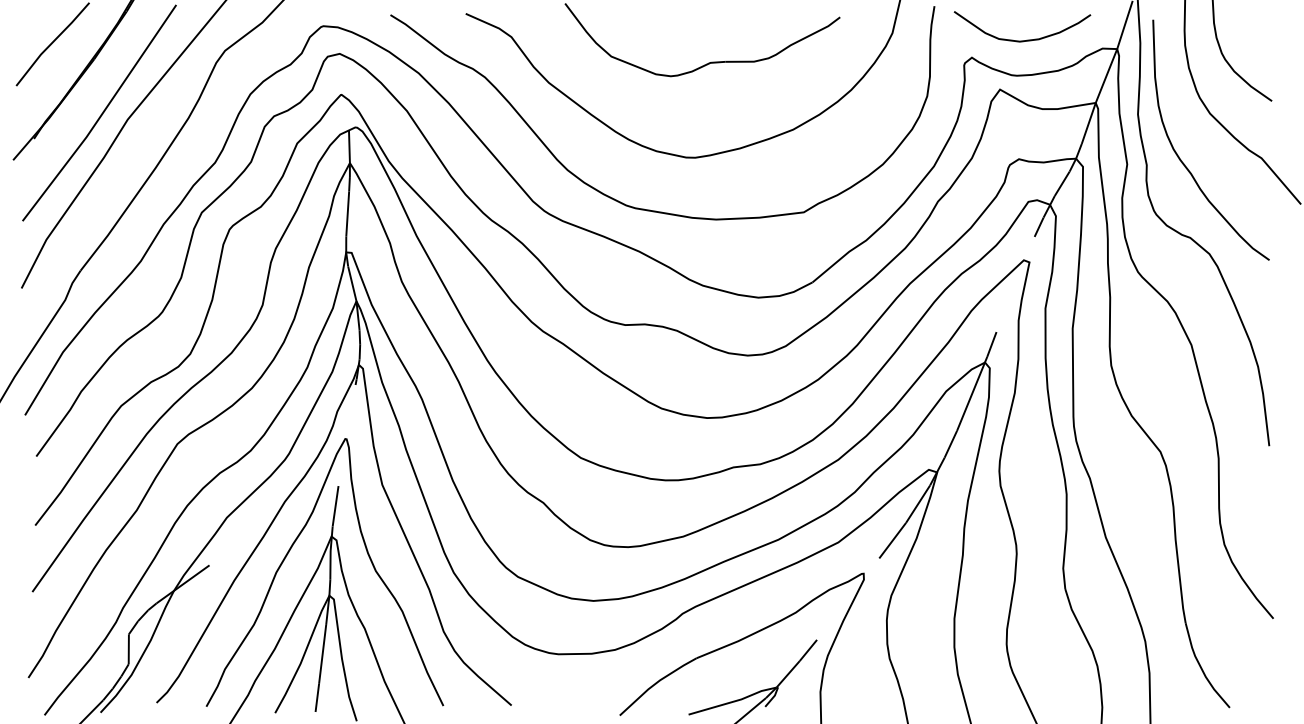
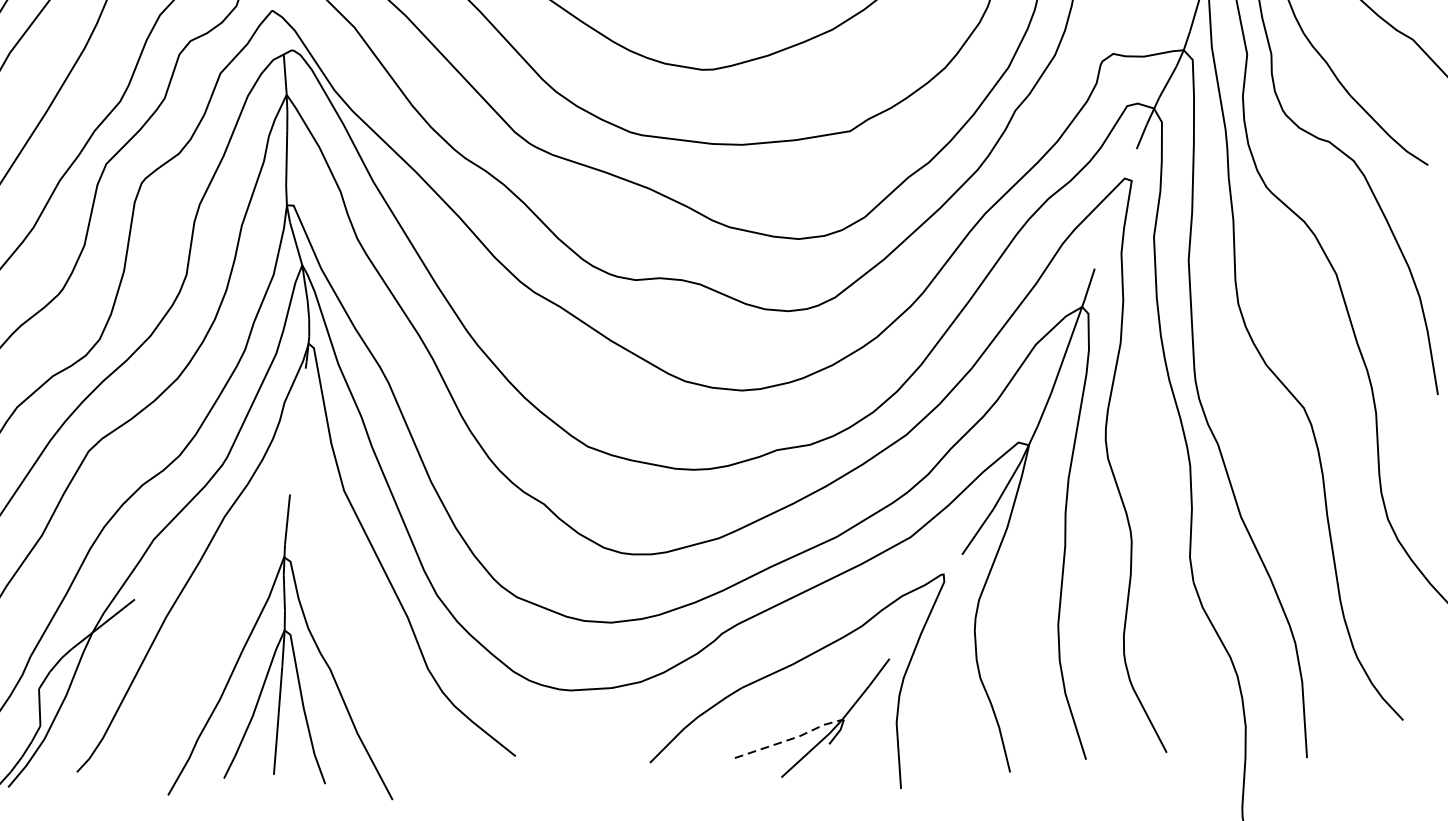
curve: (288, 554) -> (231, 581), removed
line: (733, 701) -> (789, 739), solid -> dashed

